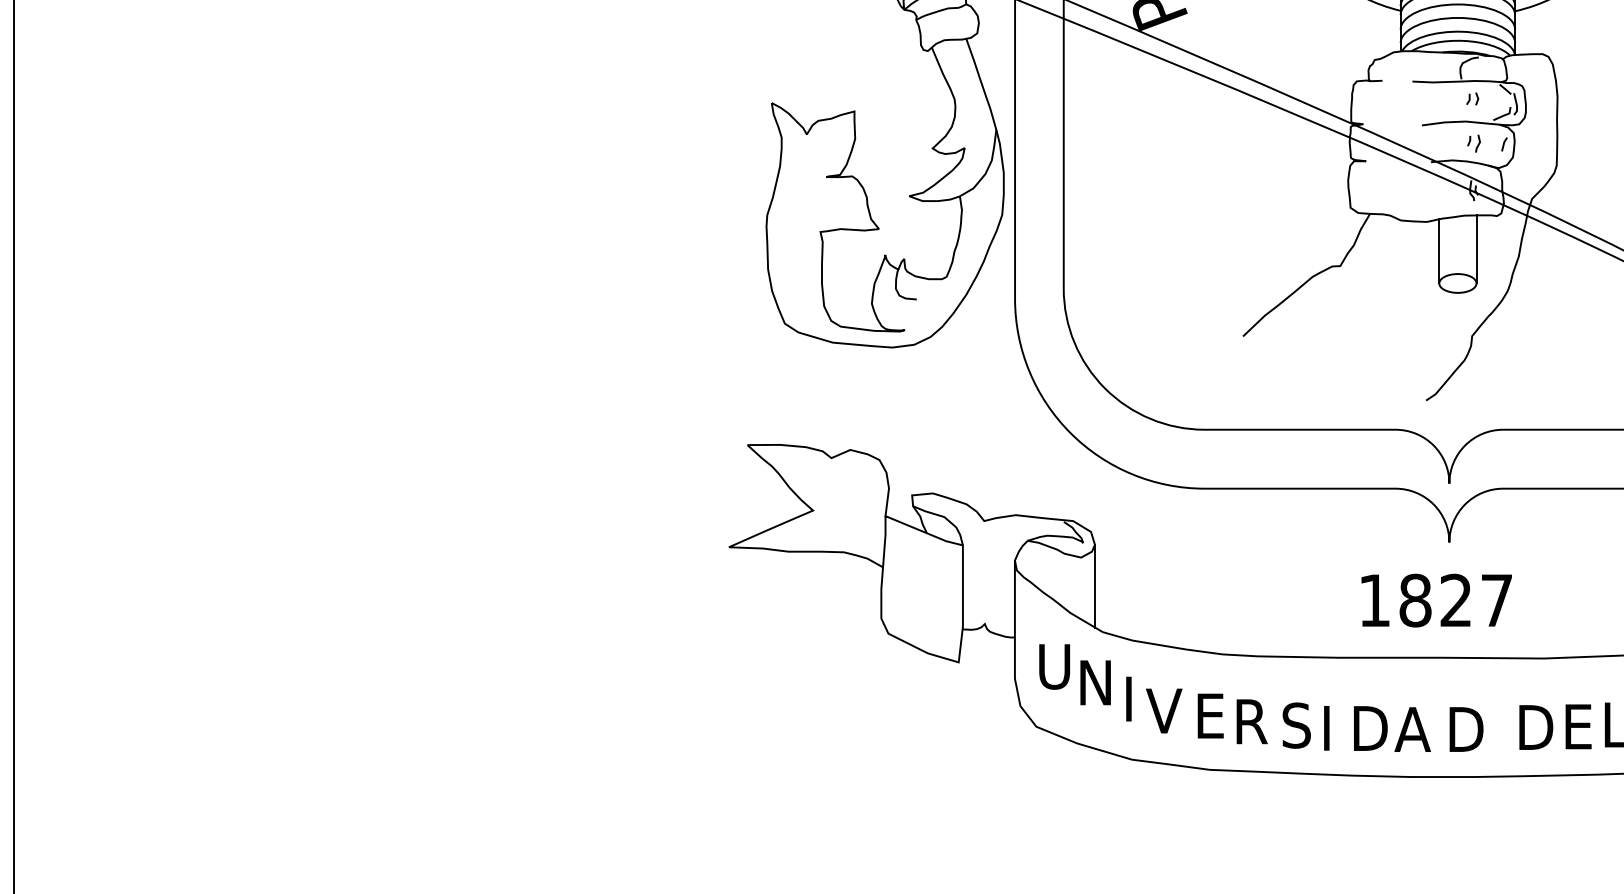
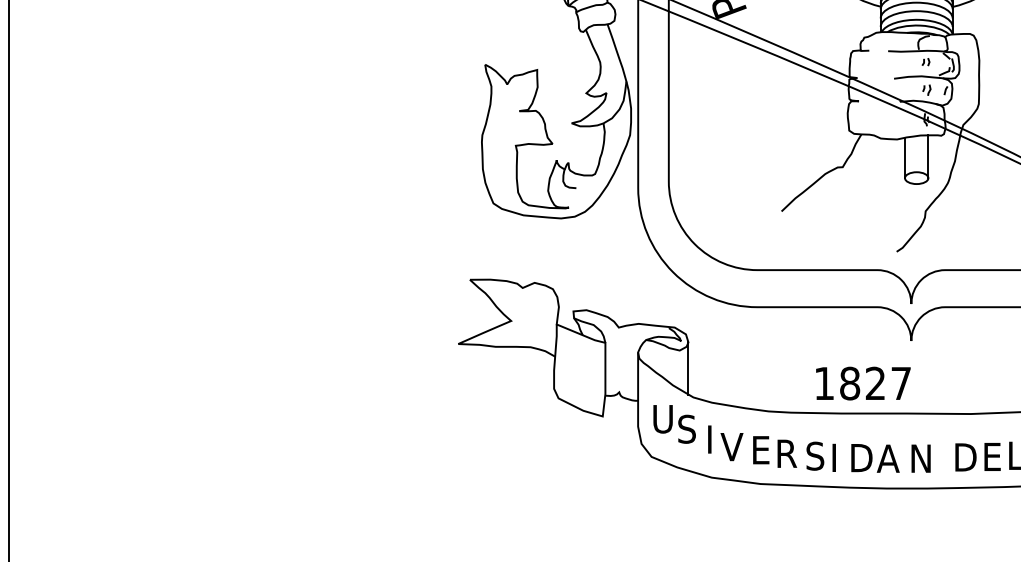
text: (1436, 600) -> (863, 383), moved
text: (1095, 681) -> (688, 428), N -> S
text: (1468, 729) -> (923, 458), D -> N

